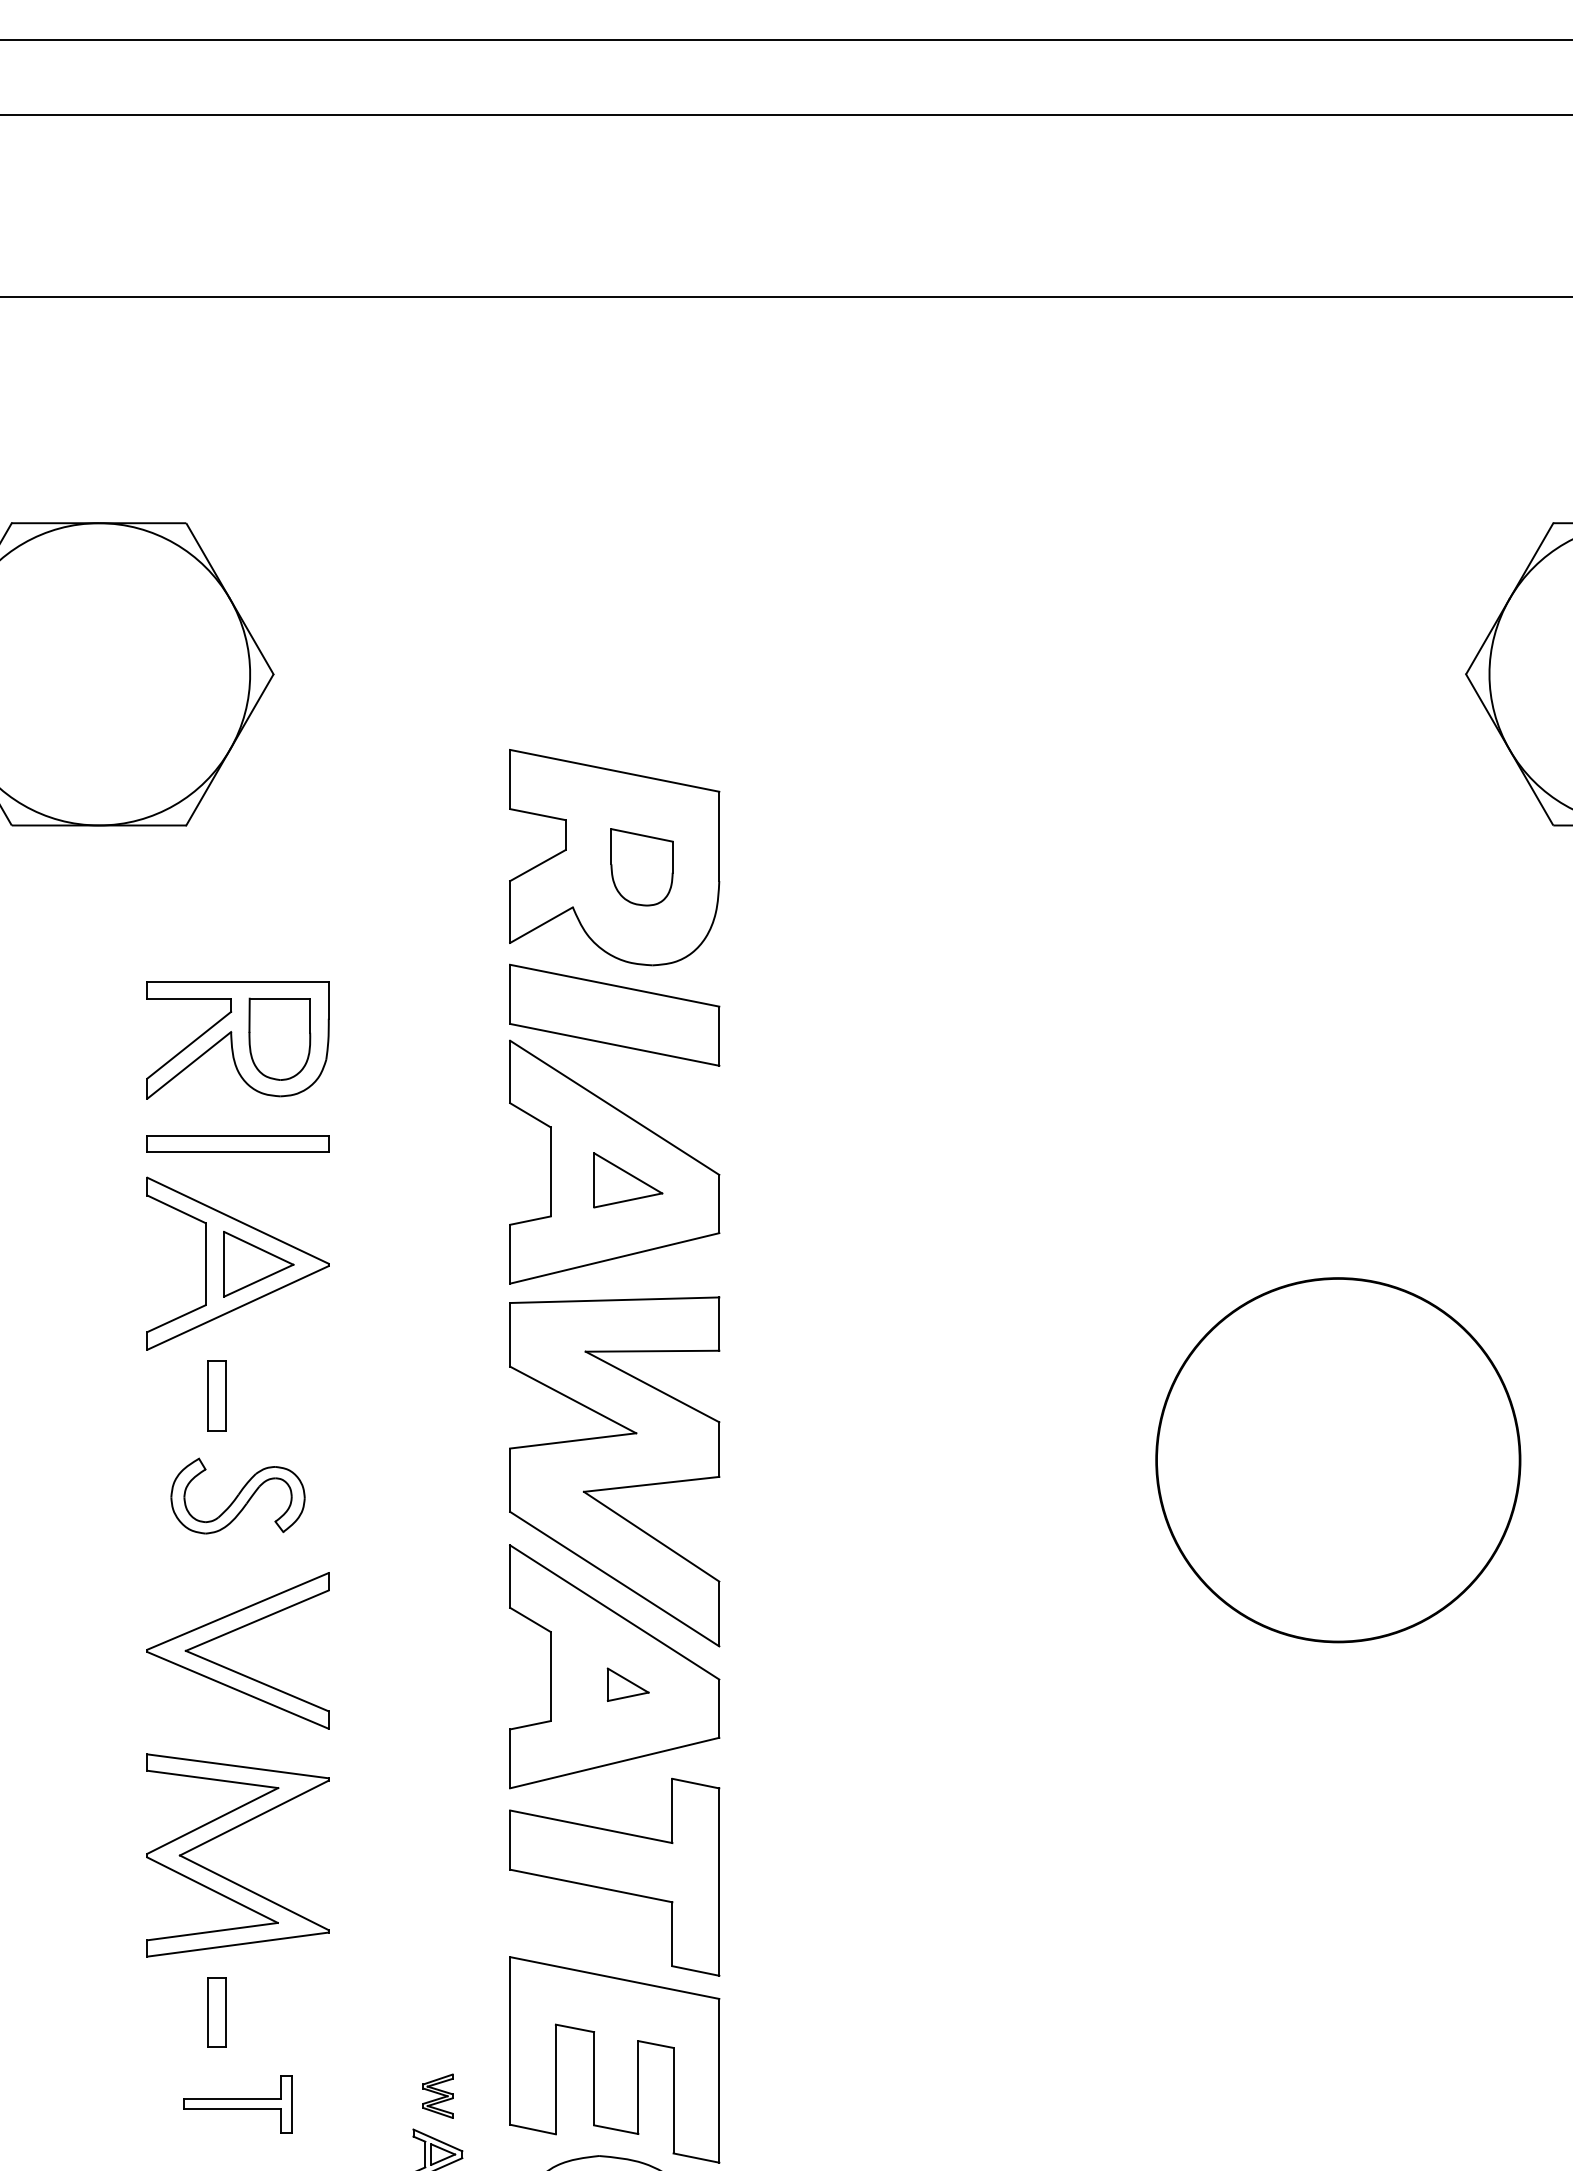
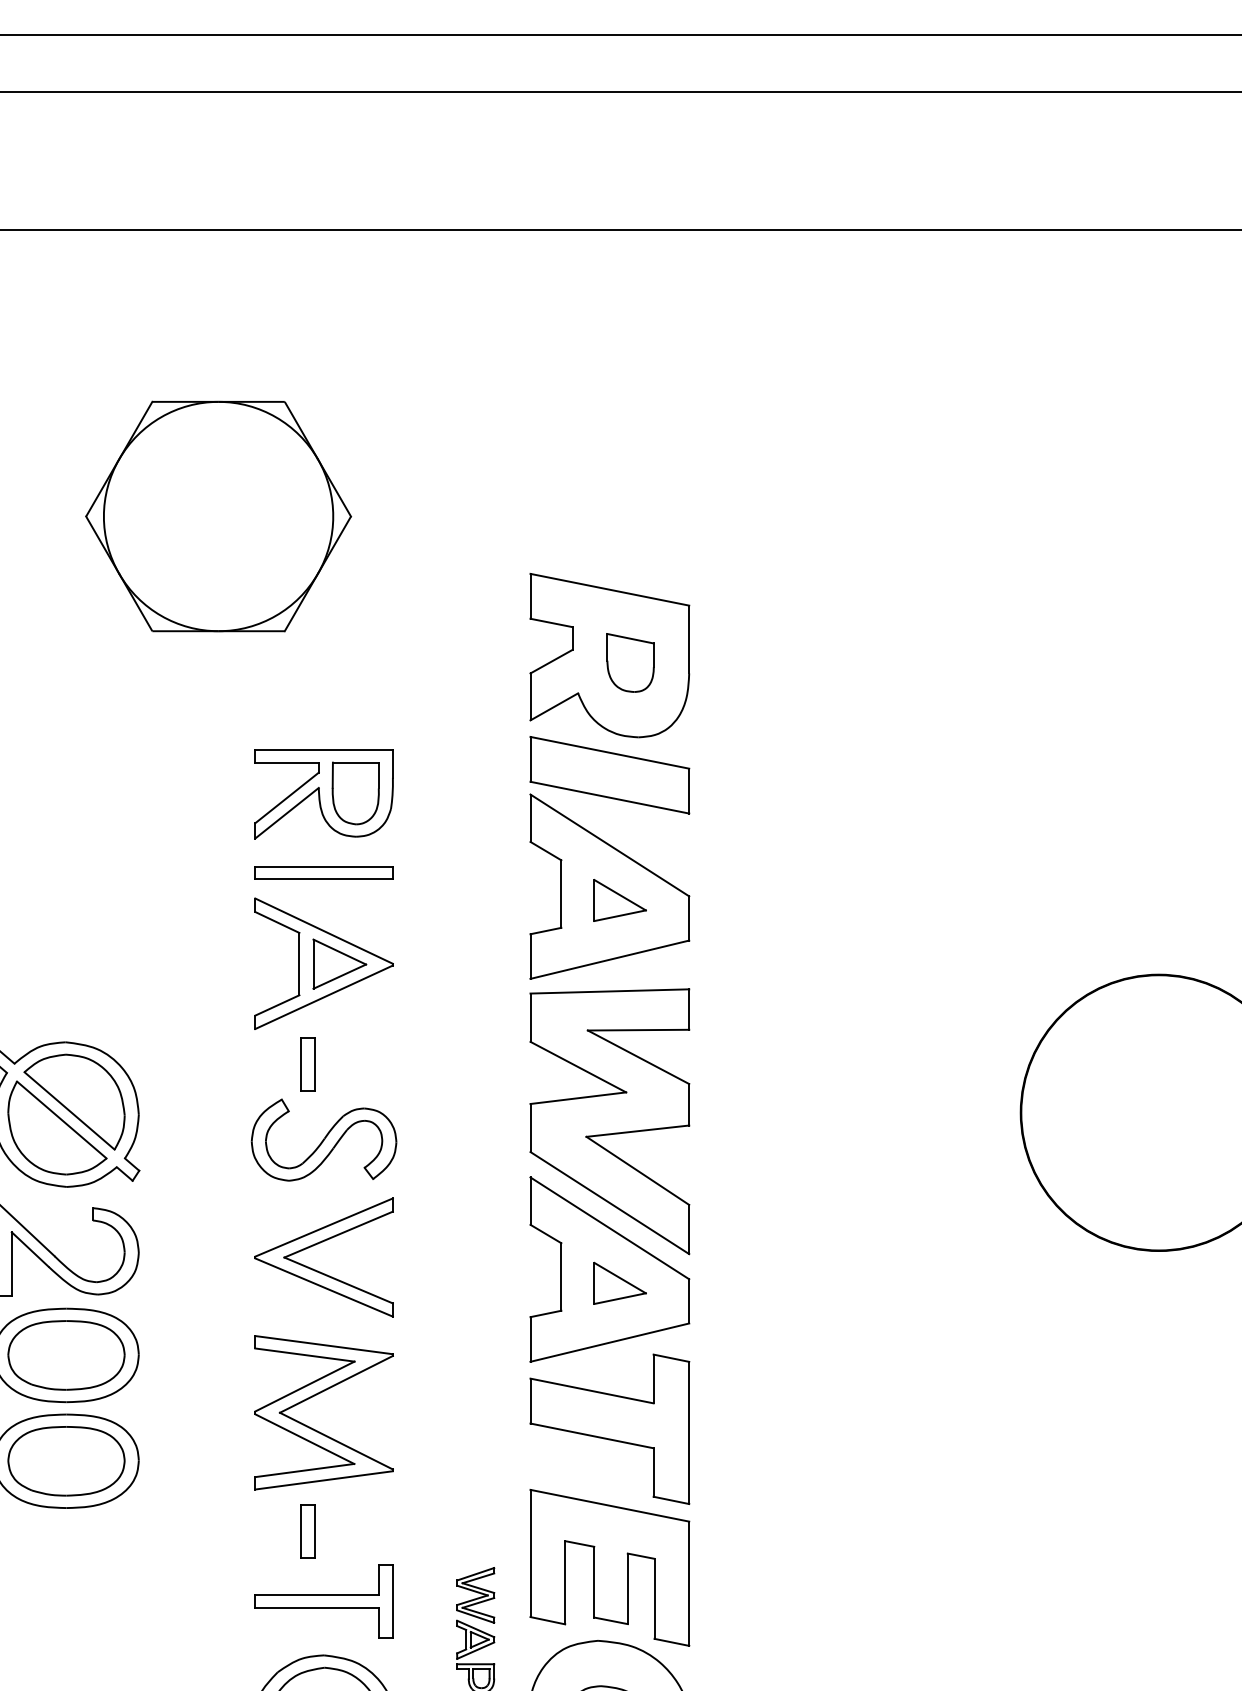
part: (237, 1495) -> (323, 1139), size x1.43
part: (627, 1683) -> (619, 1282), size x1.67
part: (437, 2096) -> (475, 1595), size x1.67
part: (237, 2104) -> (323, 1601), size x1.67

